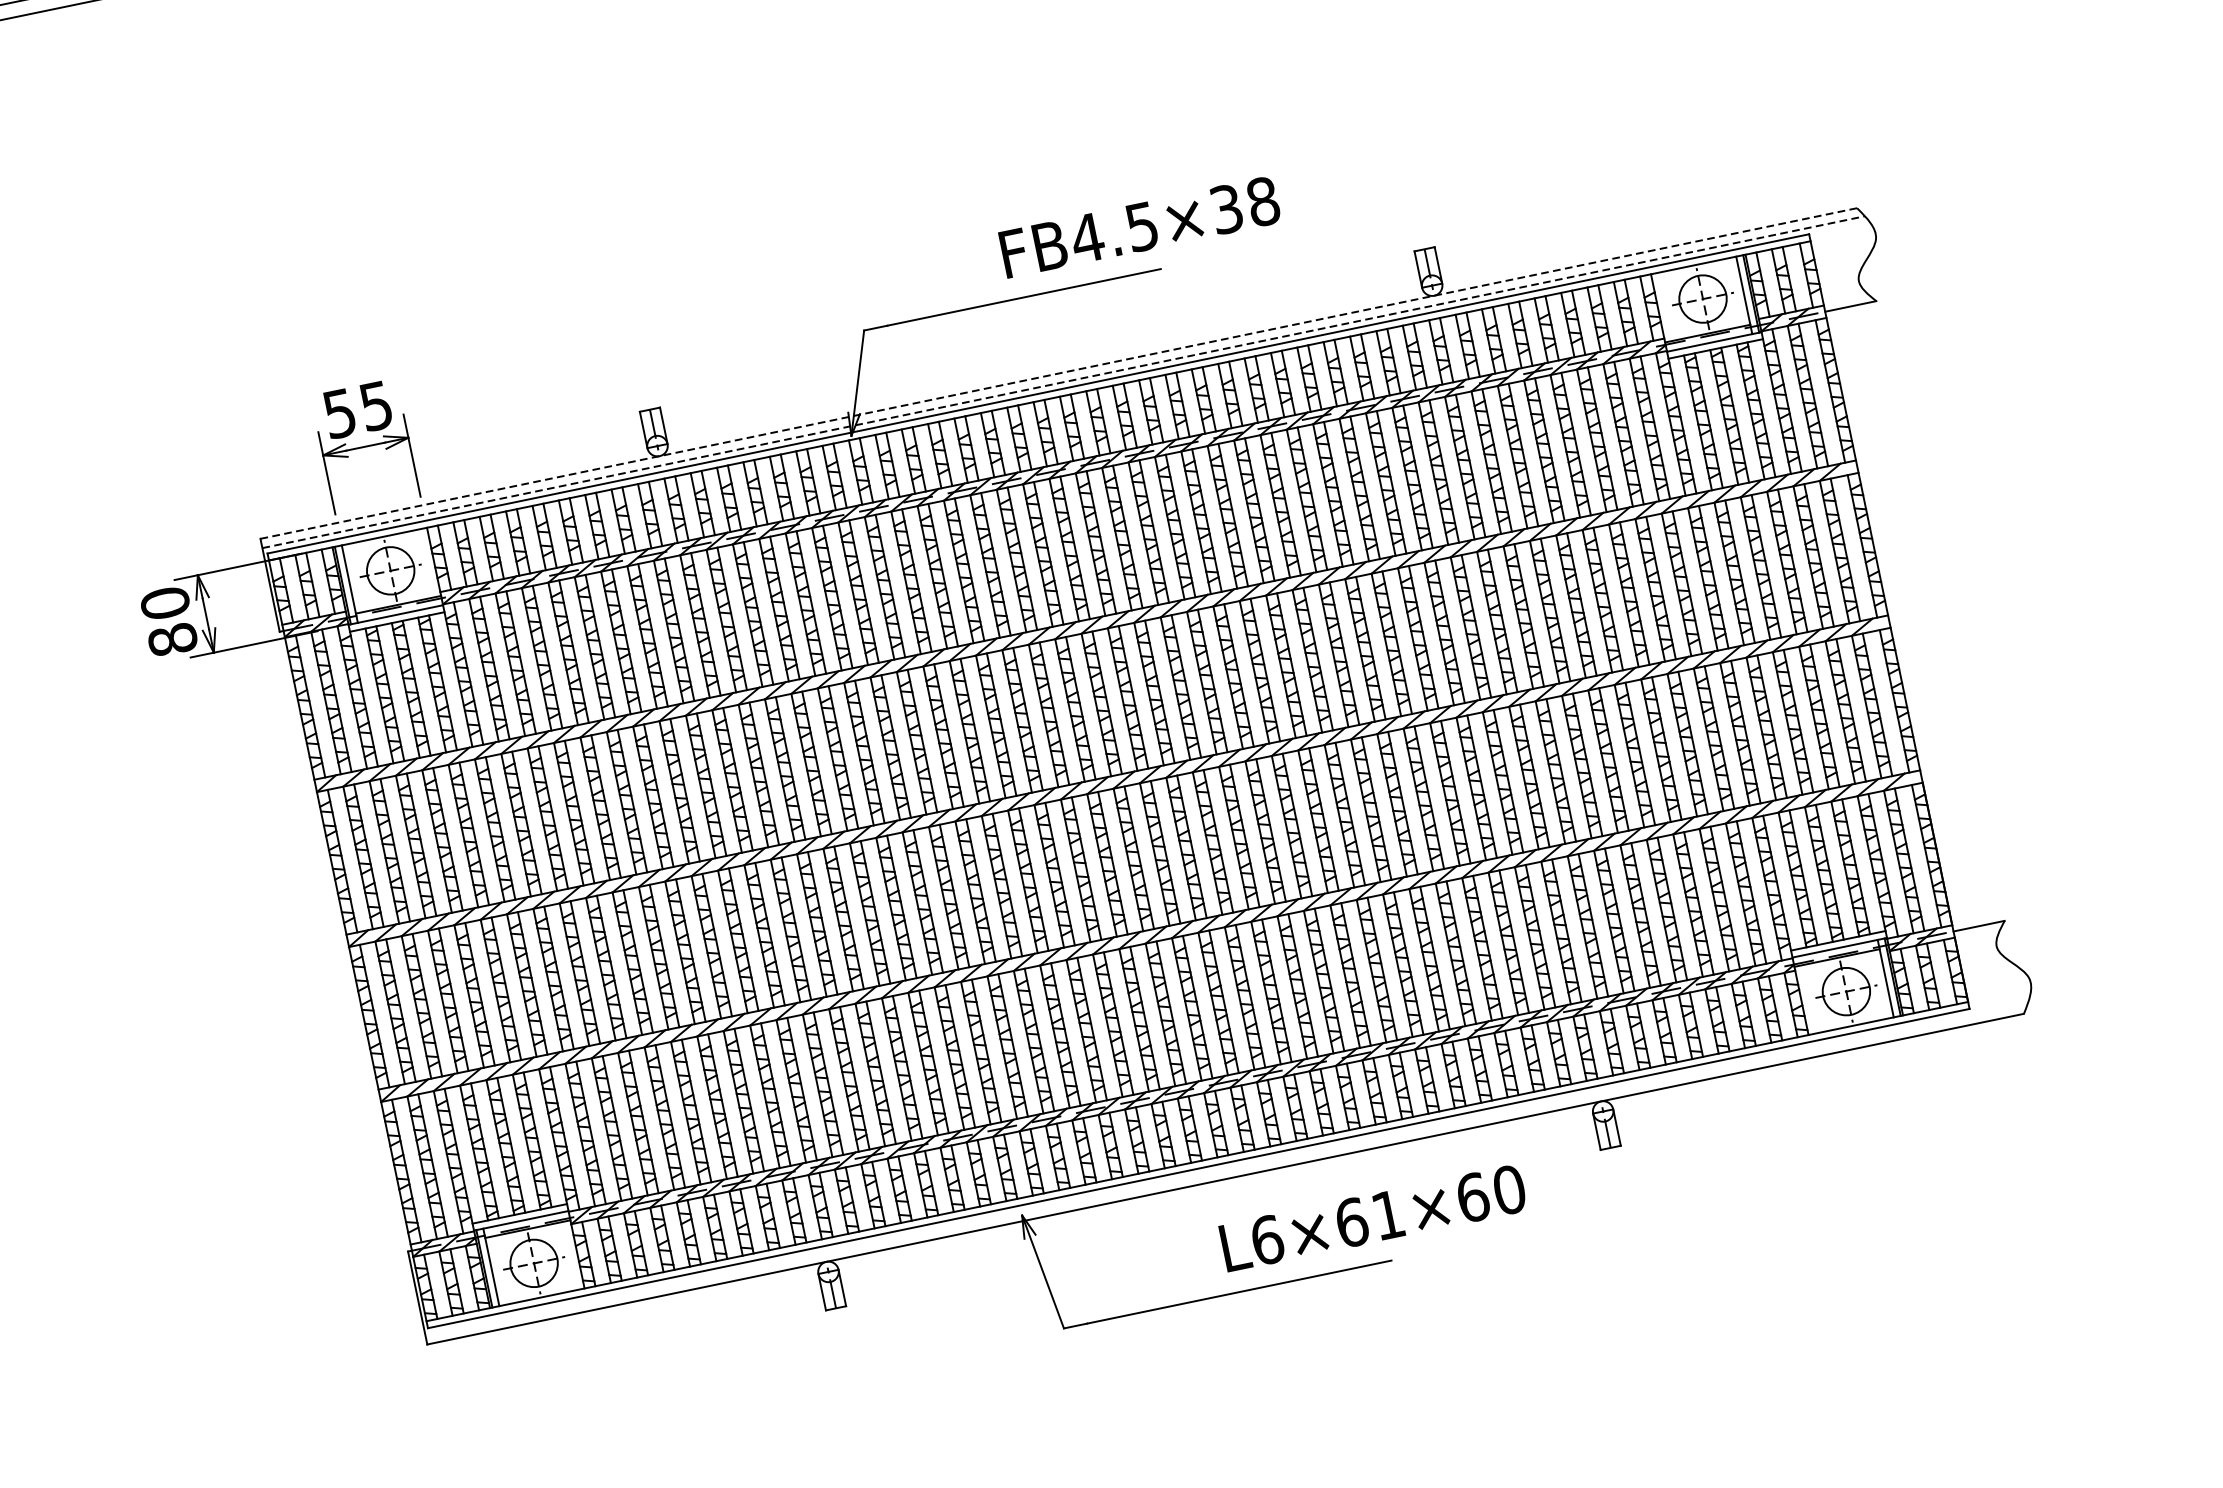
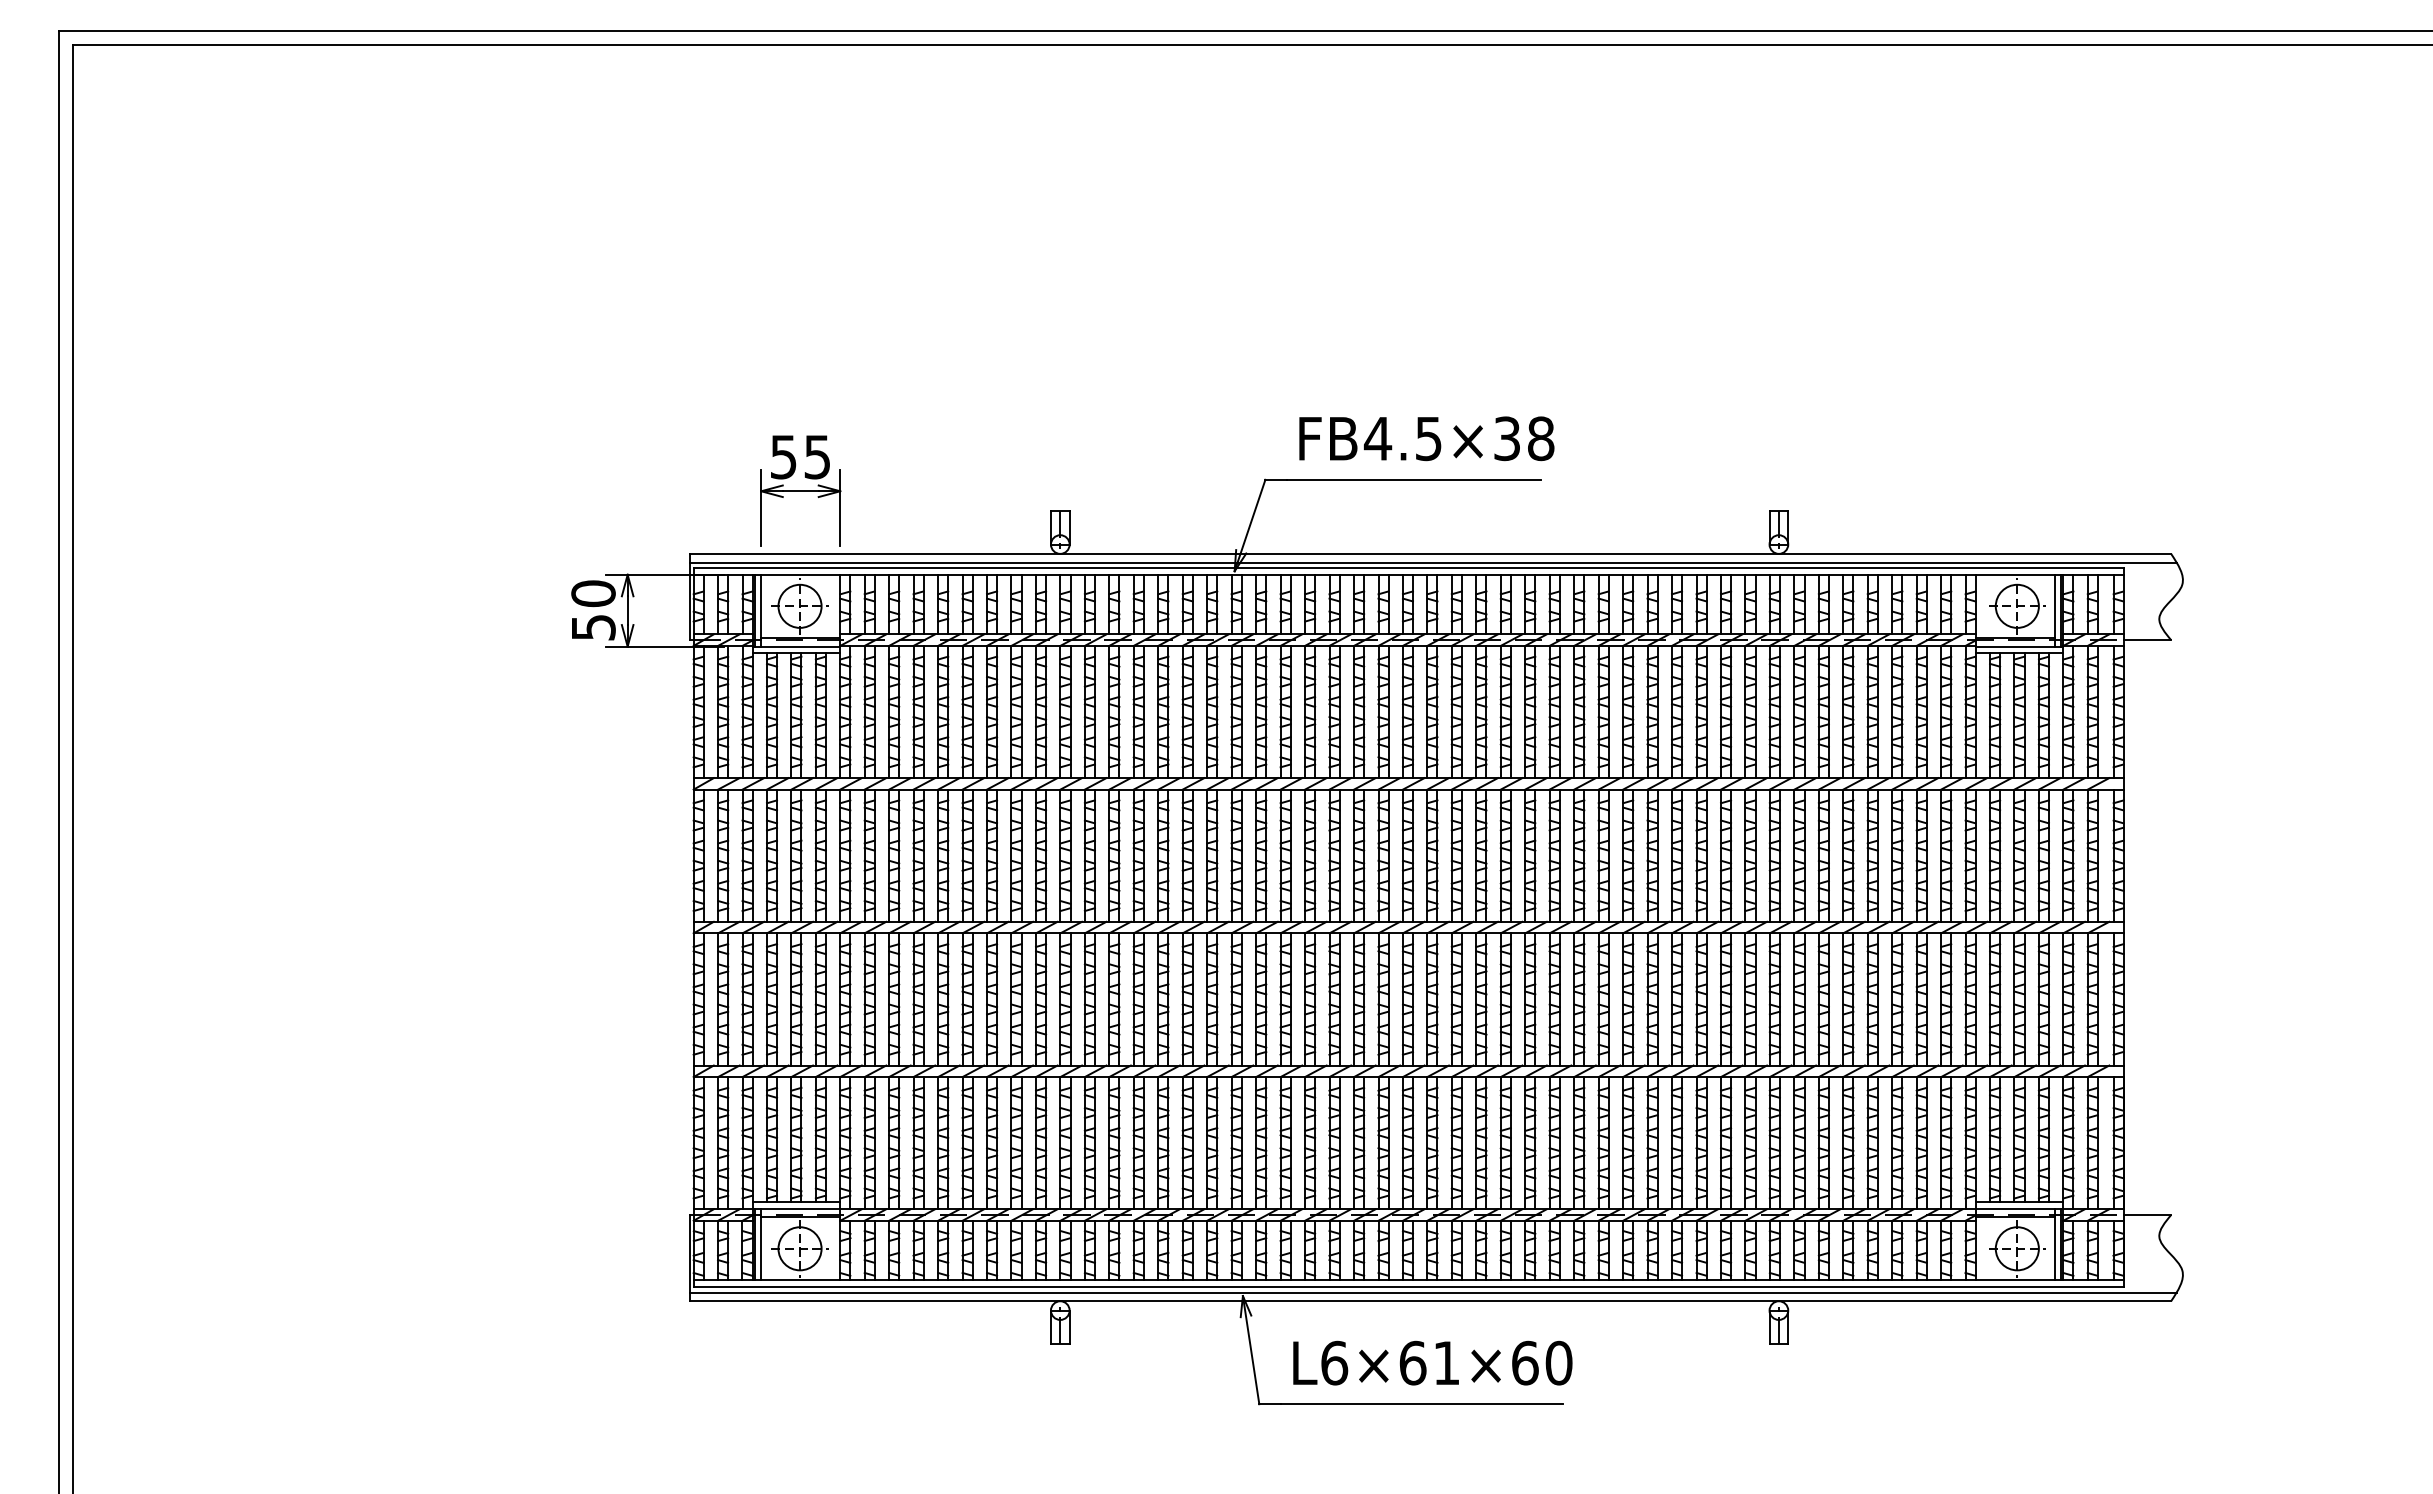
text: (1139, 227) -> (1426, 438), moved
line: (1058, 373) -> (1430, 553), dashed -> solid
line: (1063, 382) -> (1433, 562), dashed -> solid
text: (172, 639) -> (593, 627), 80 -> 50
line: (1226, 1169) -> (1433, 1292), added
text: (1372, 1217) -> (1432, 1362), moved

